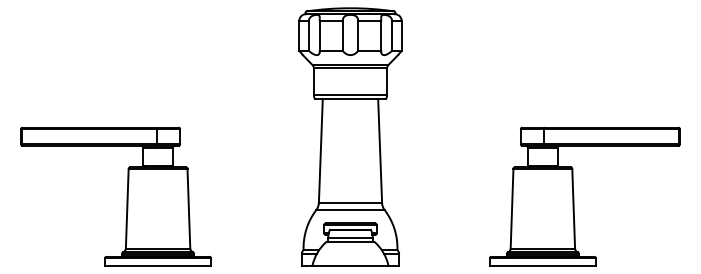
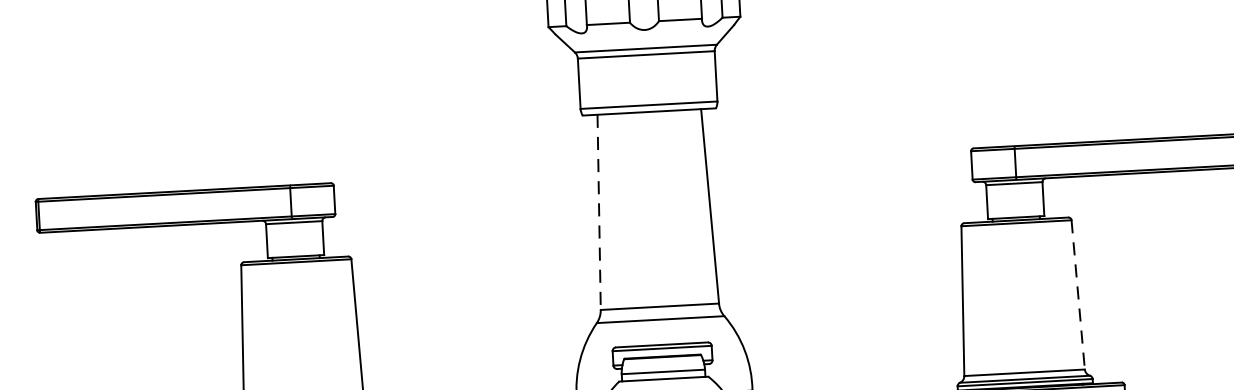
line: (320, 151) -> (598, 213), solid -> dashed
line: (573, 208) -> (1077, 294), solid -> dashed

